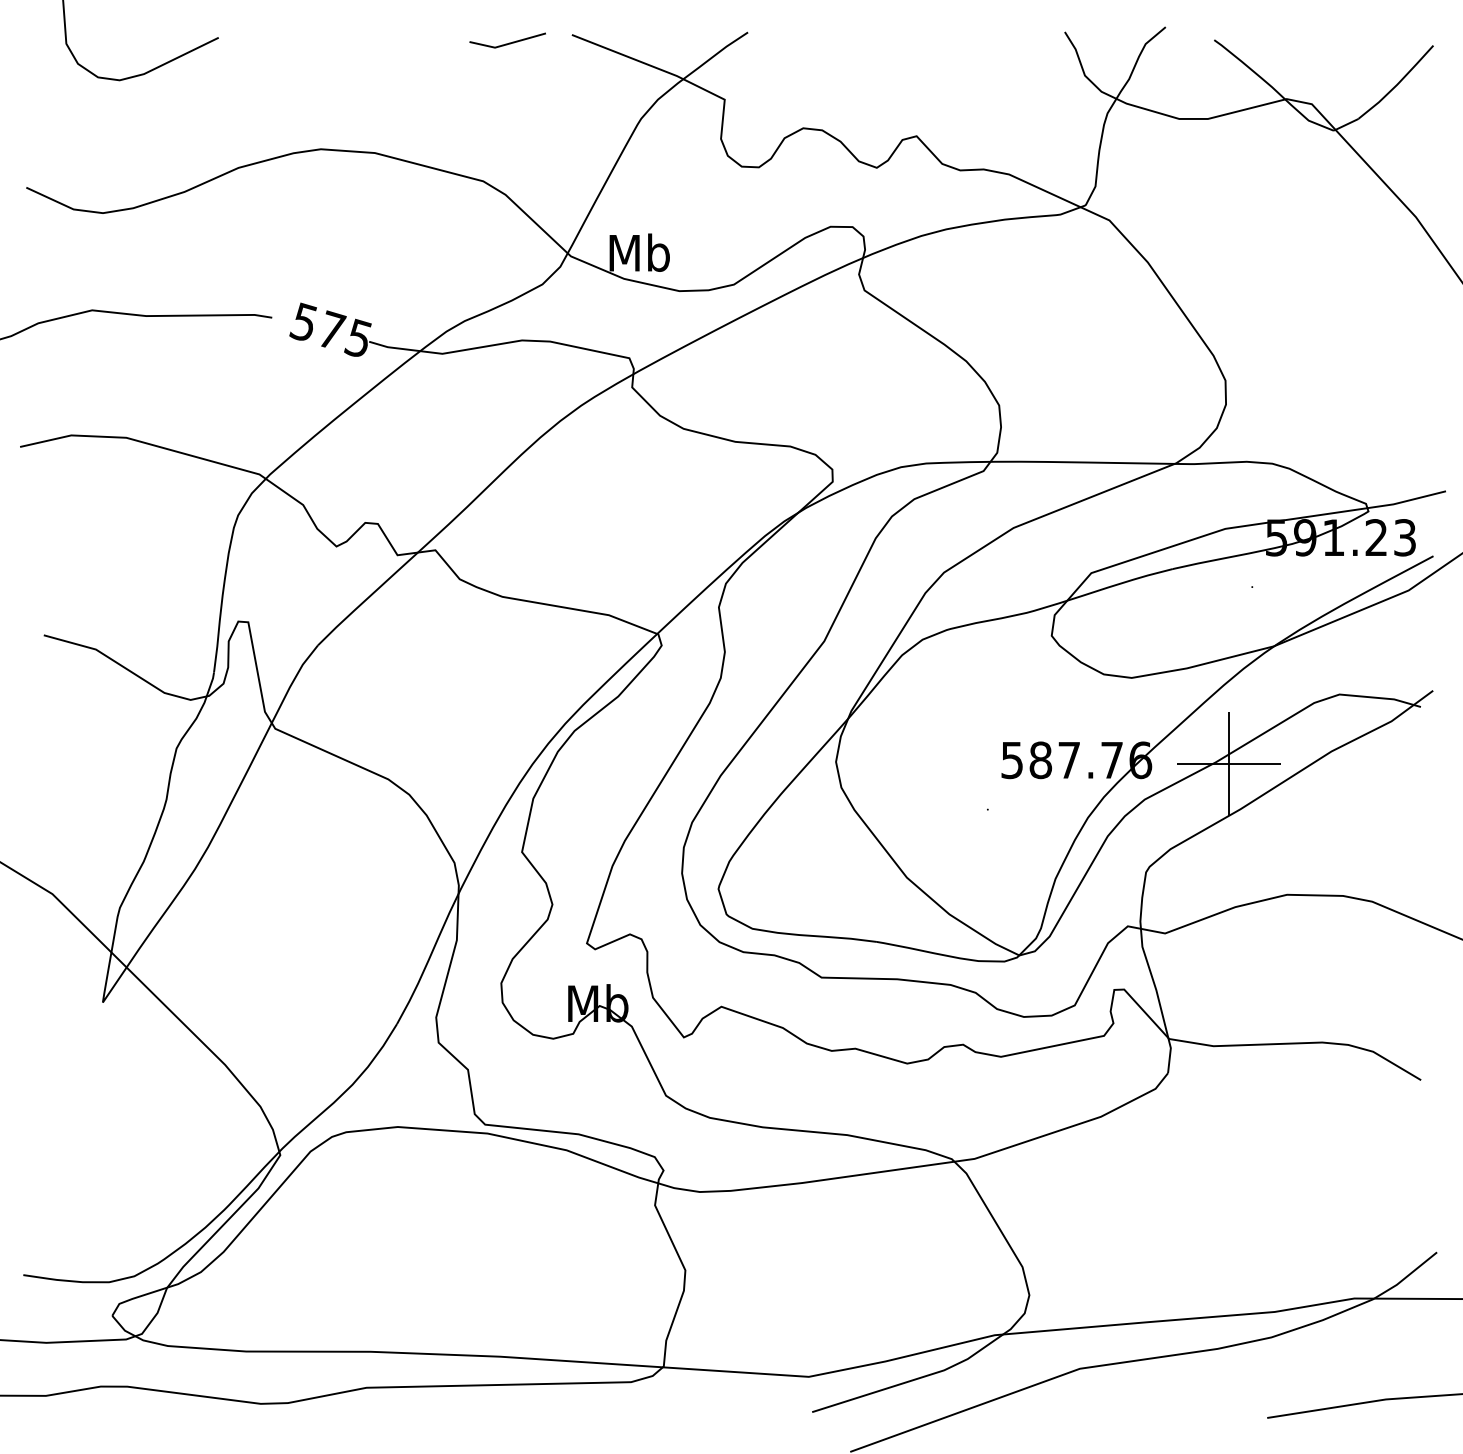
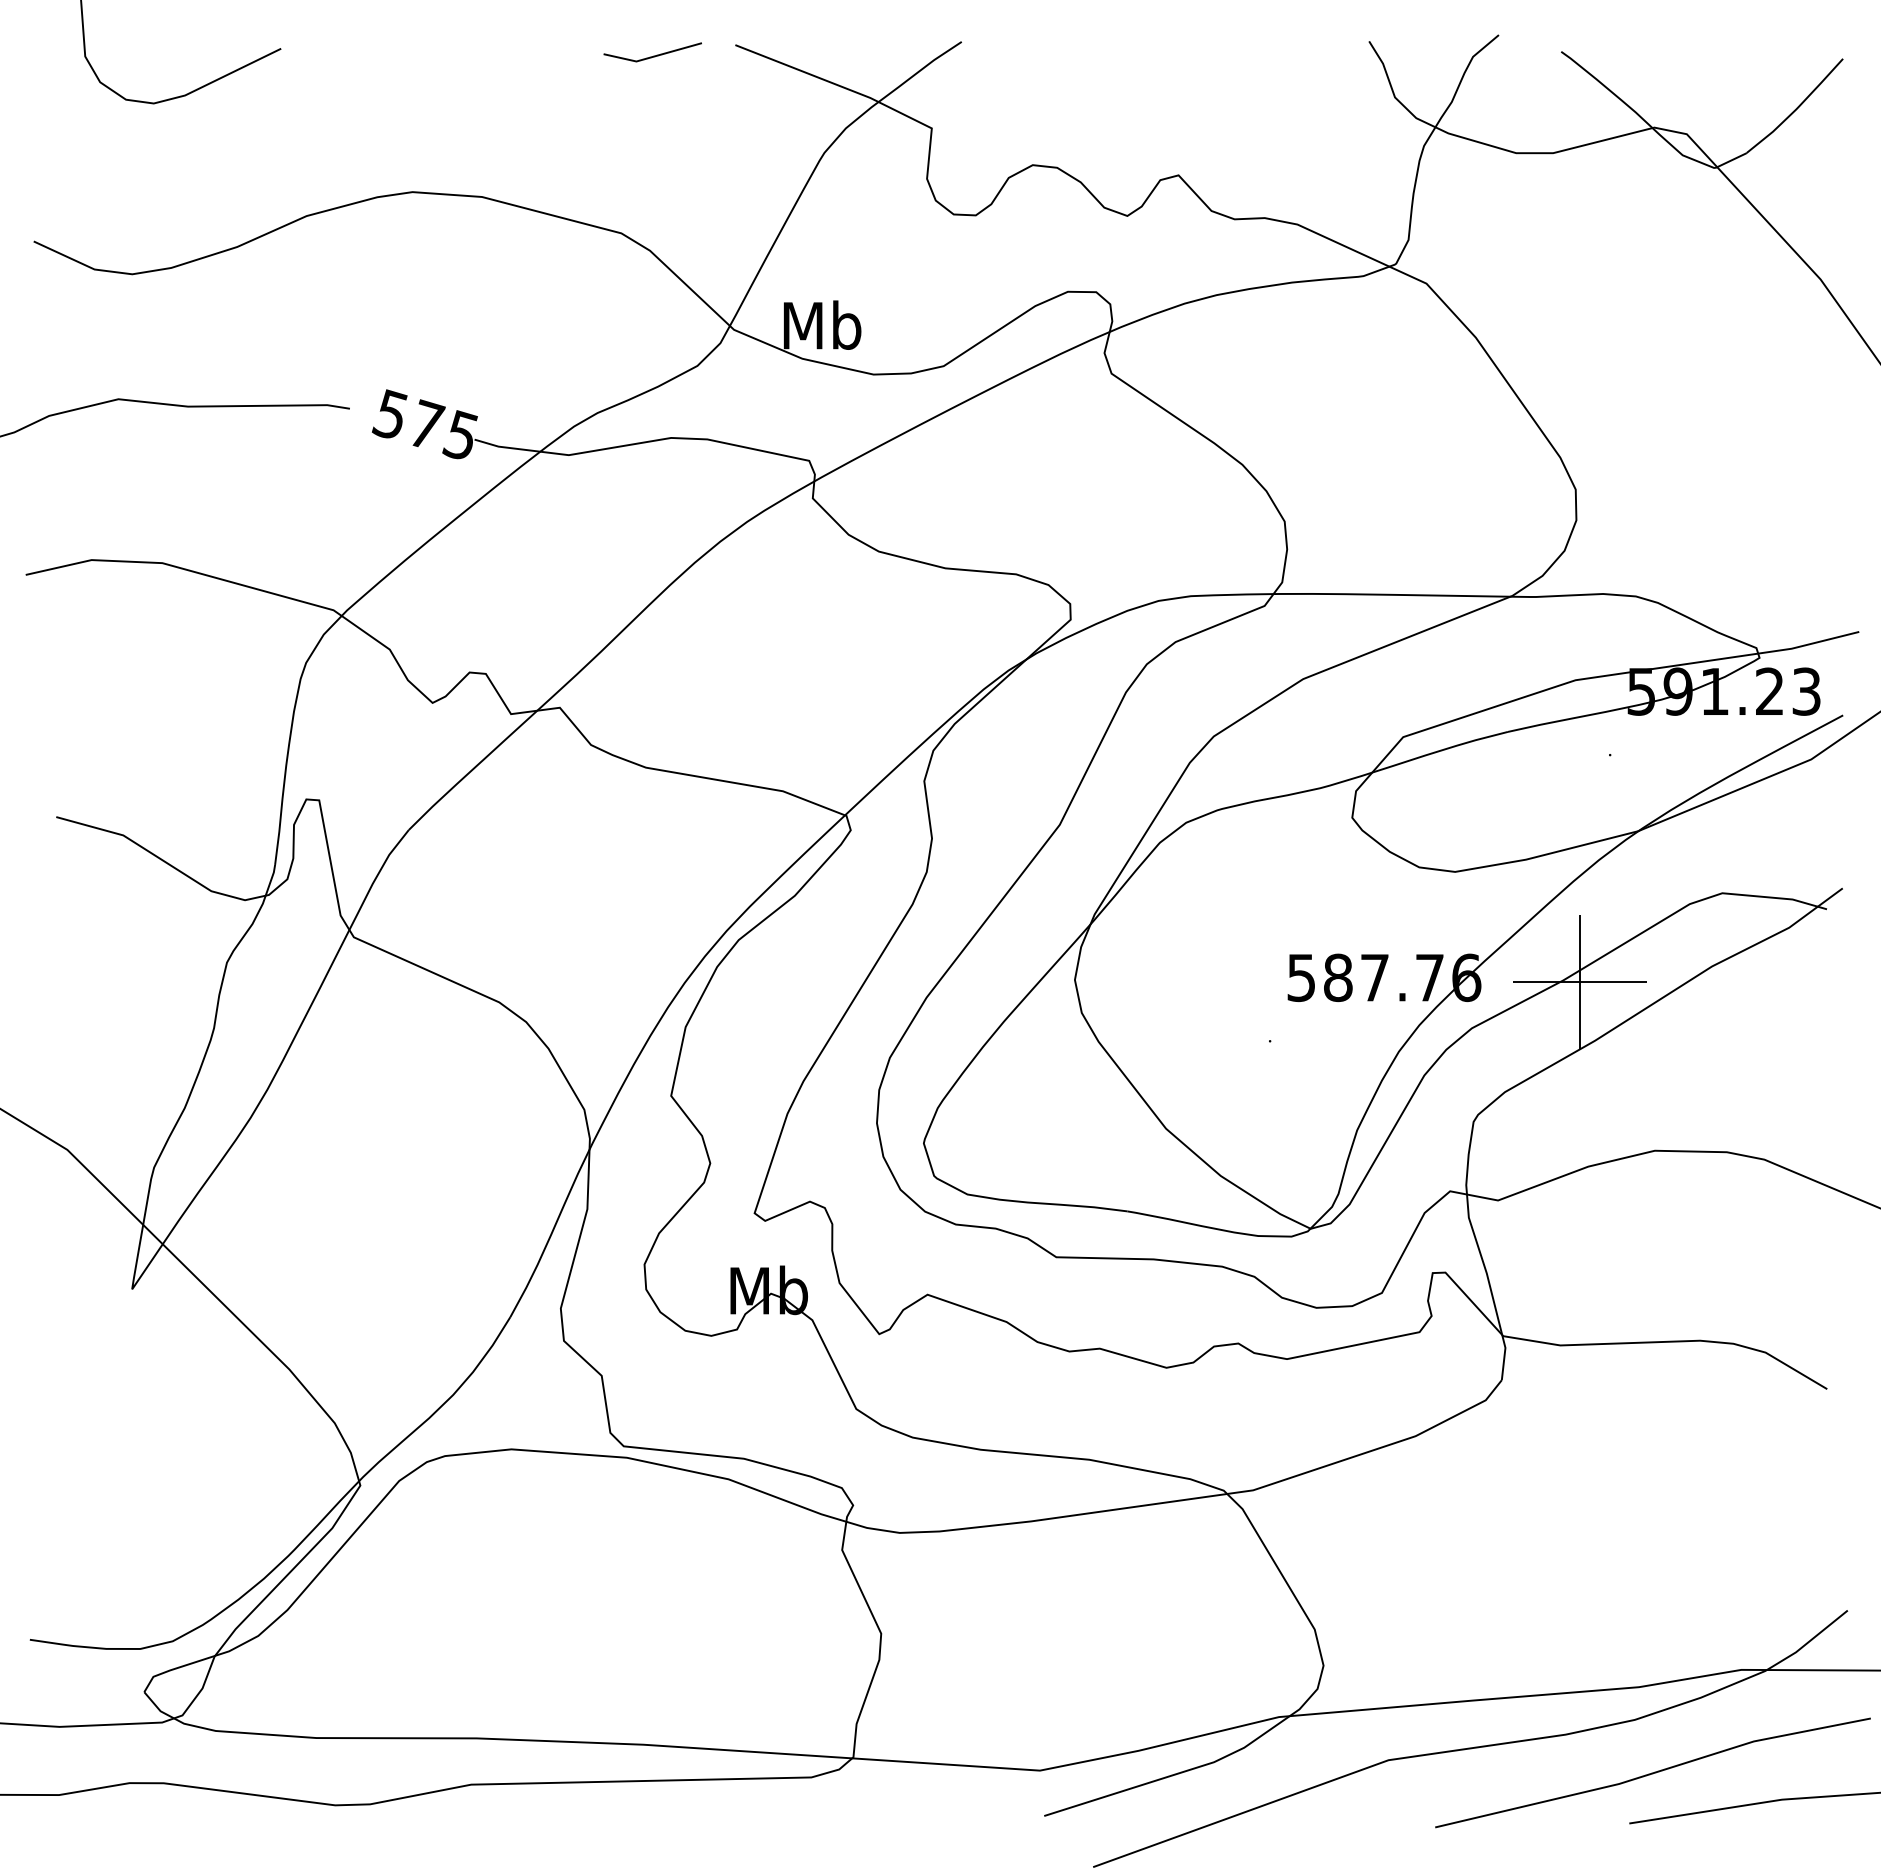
line: (1285, 1378) -> (1652, 1772), added

